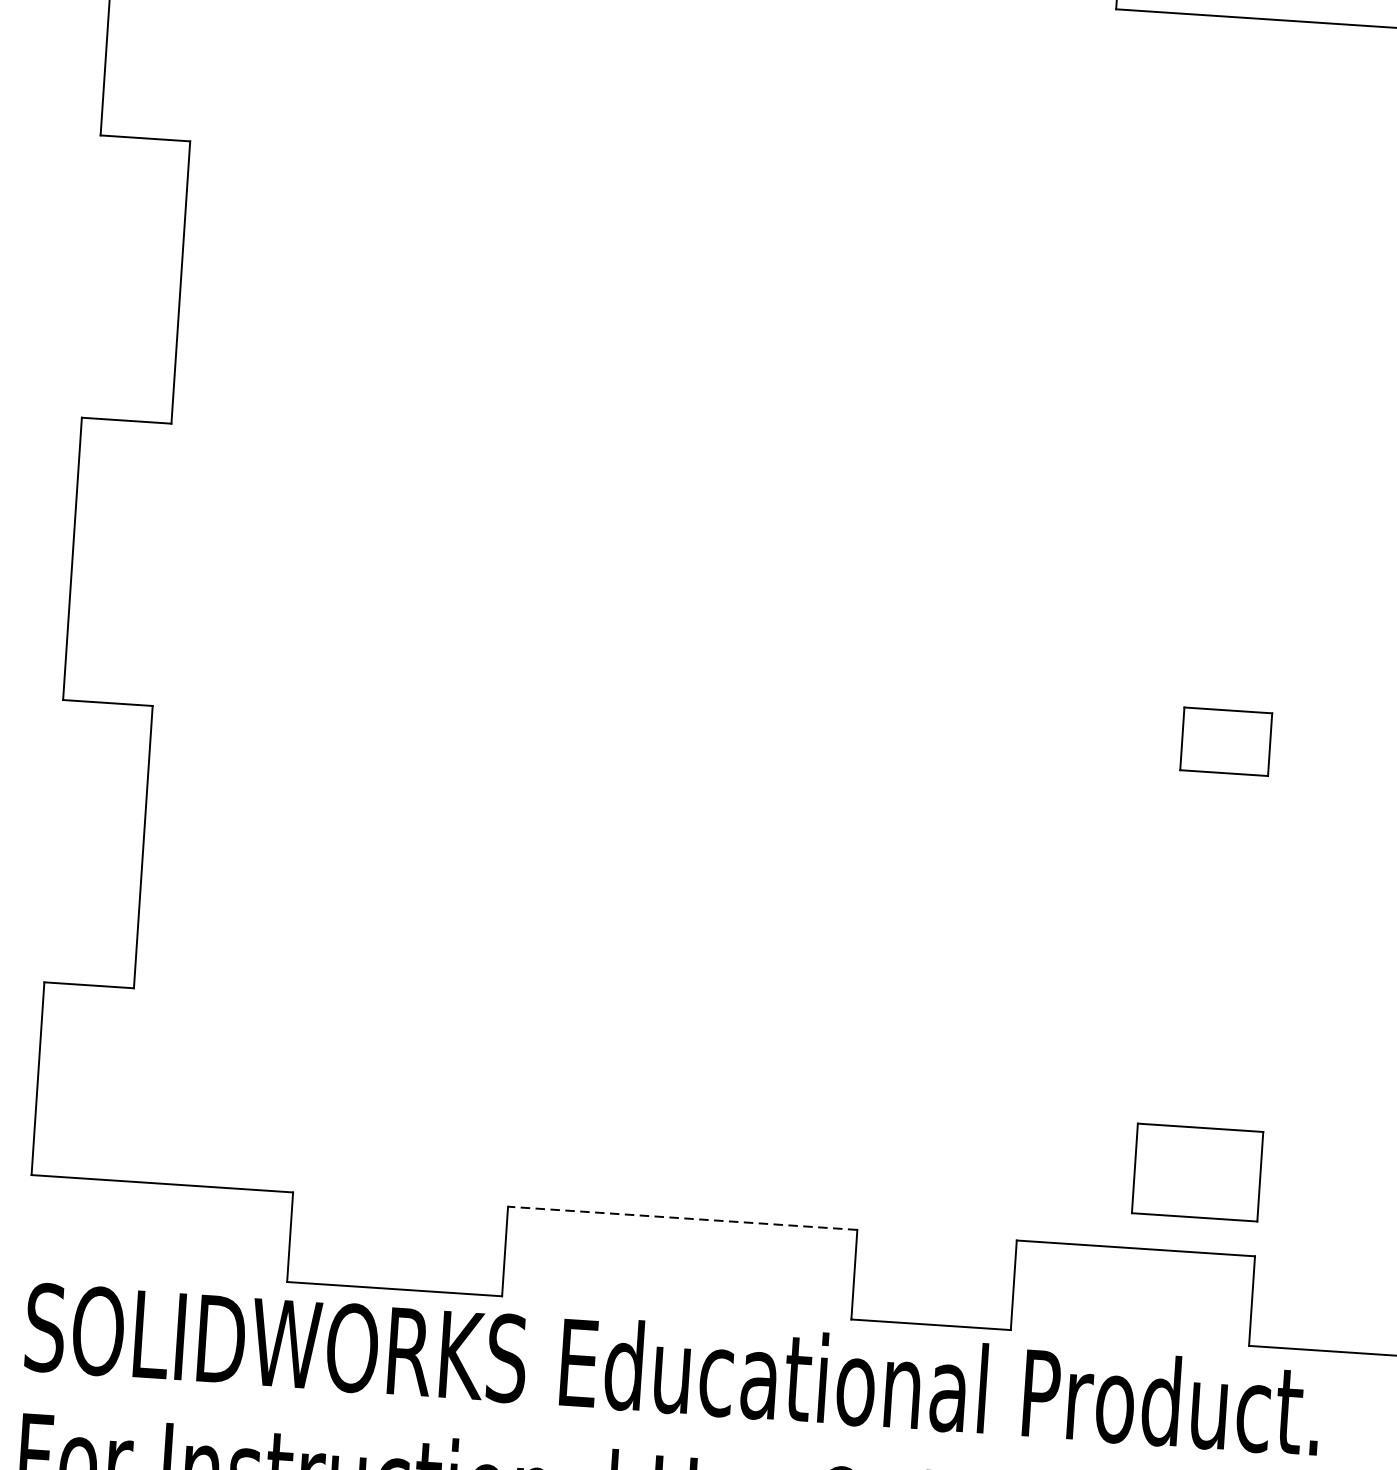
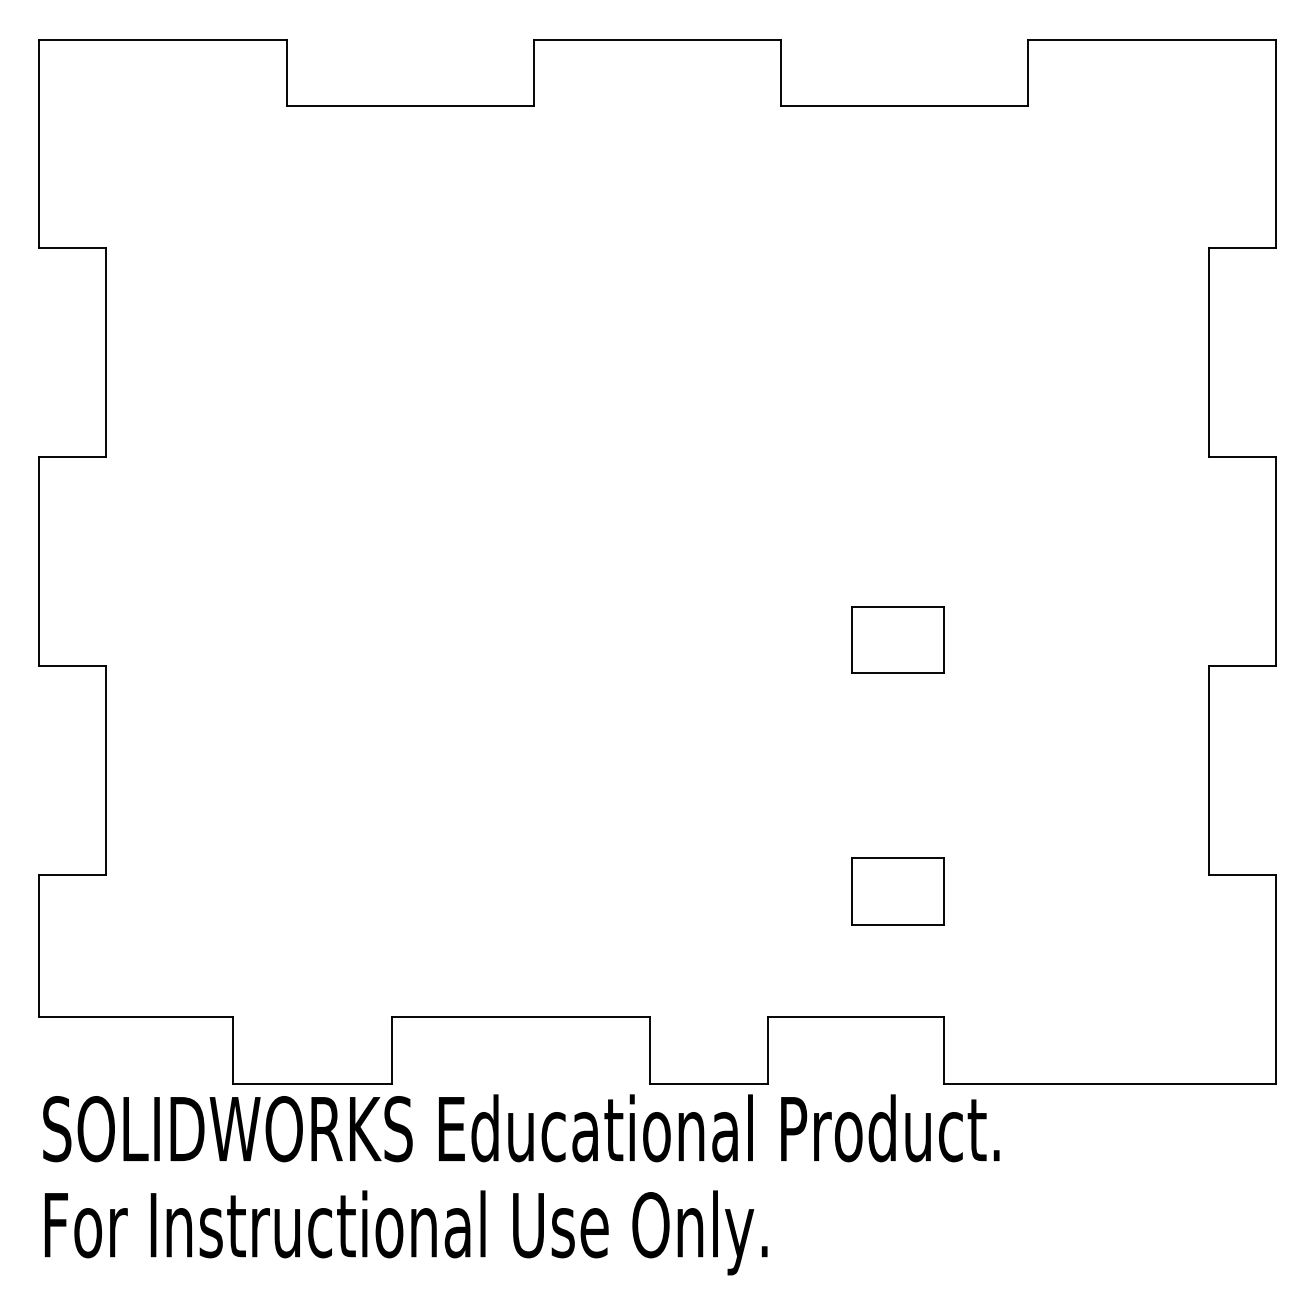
part: (1225, 741) -> (897, 639), size x1.43
part: (1196, 1172) -> (897, 891), moved
line: (681, 1218) -> (520, 1017), dashed -> solid

